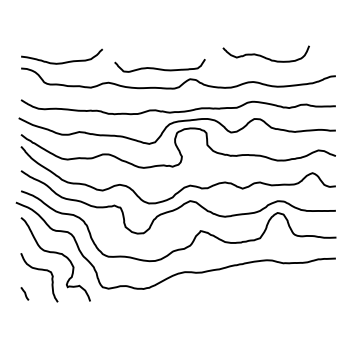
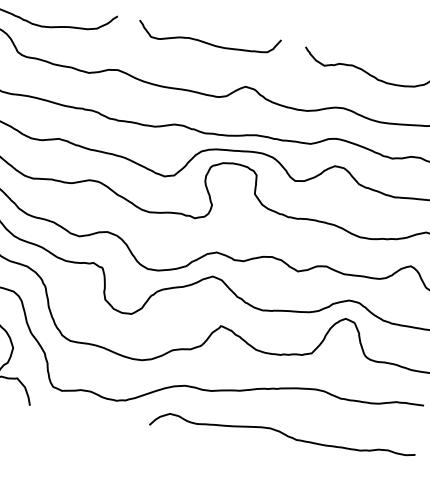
curve: (159, 68) -> (207, 42), moved
curve: (250, 292) -> (281, 435), added

